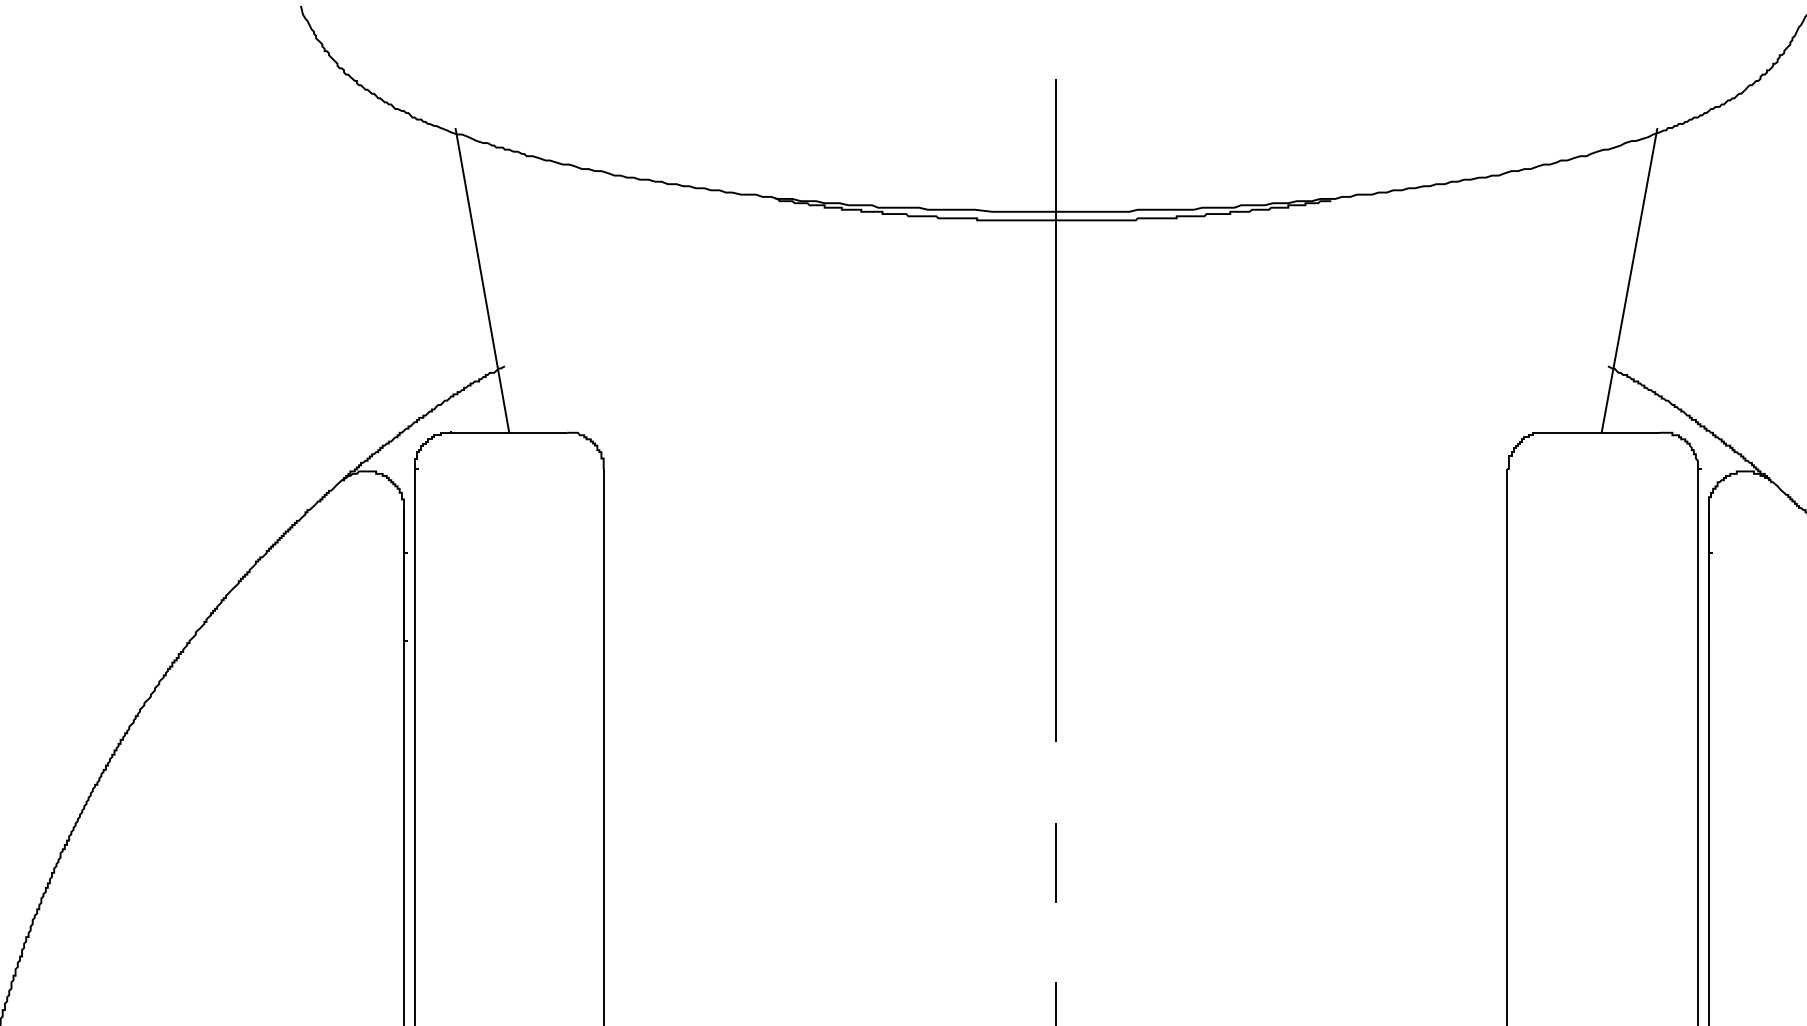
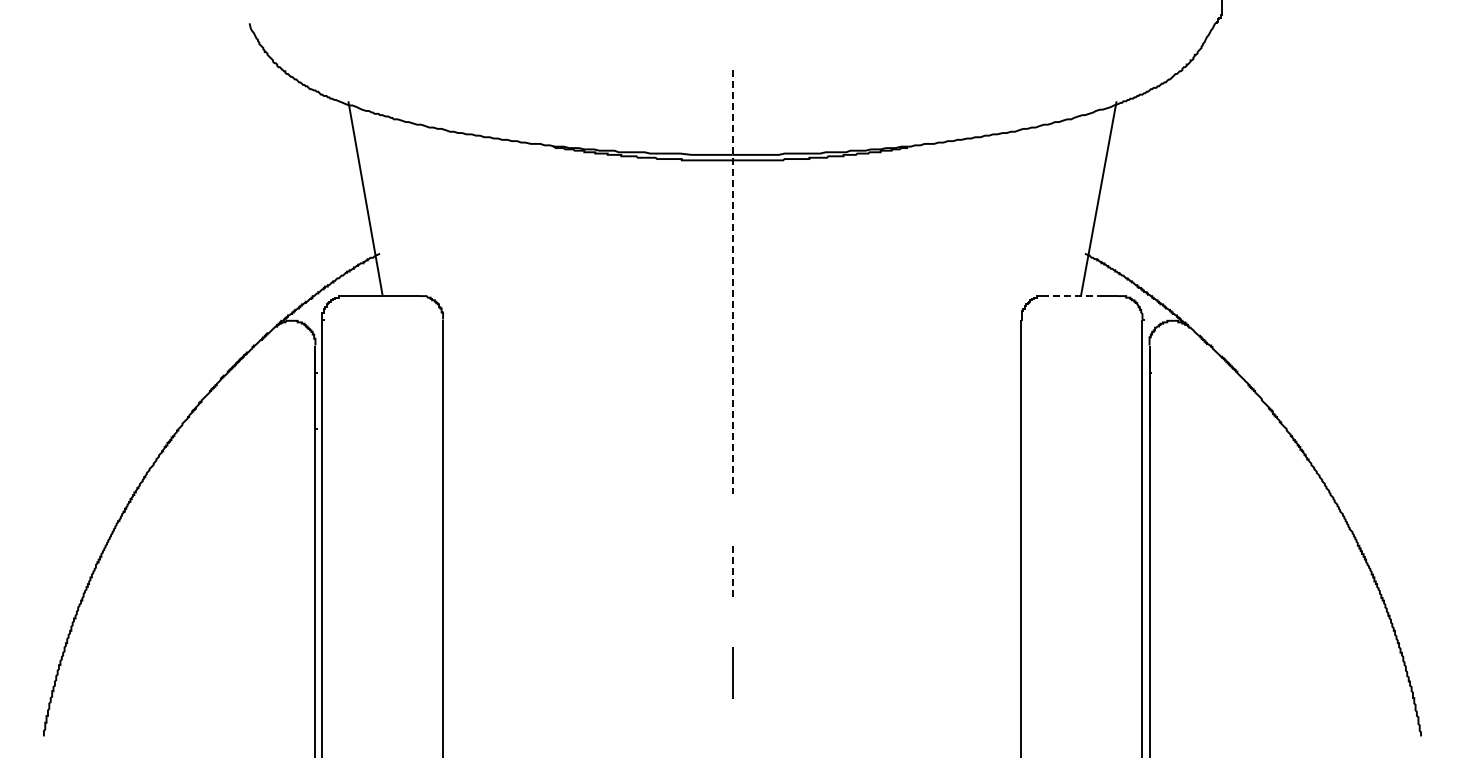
line: (1056, 409) -> (732, 281), solid -> dashed
line: (1591, 433) -> (1074, 296), solid -> dashed
line: (1056, 863) -> (732, 571), solid -> dashed

